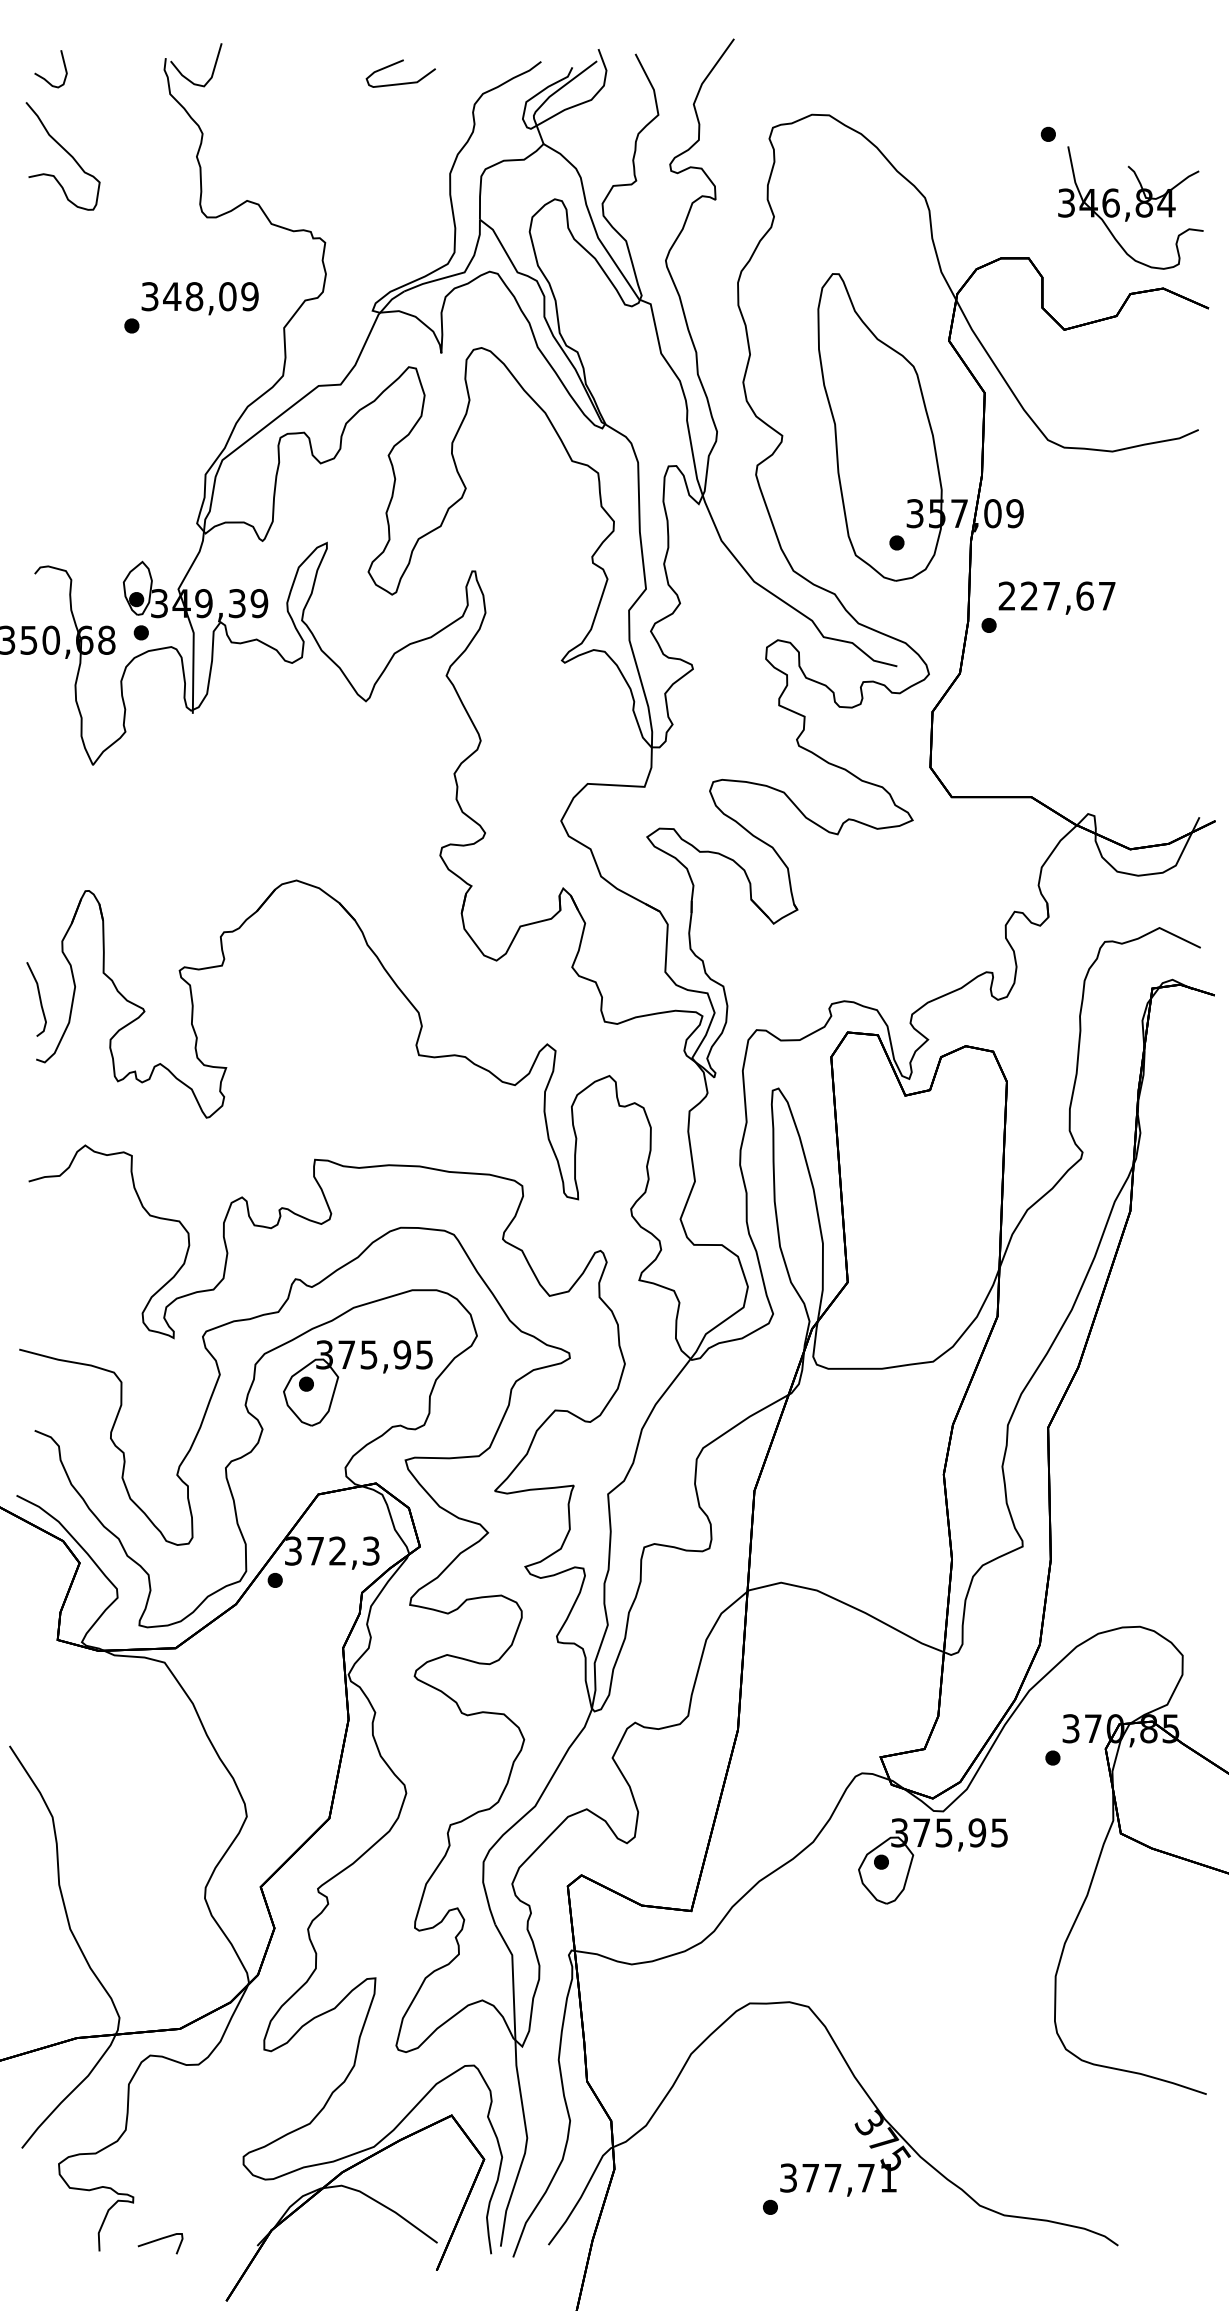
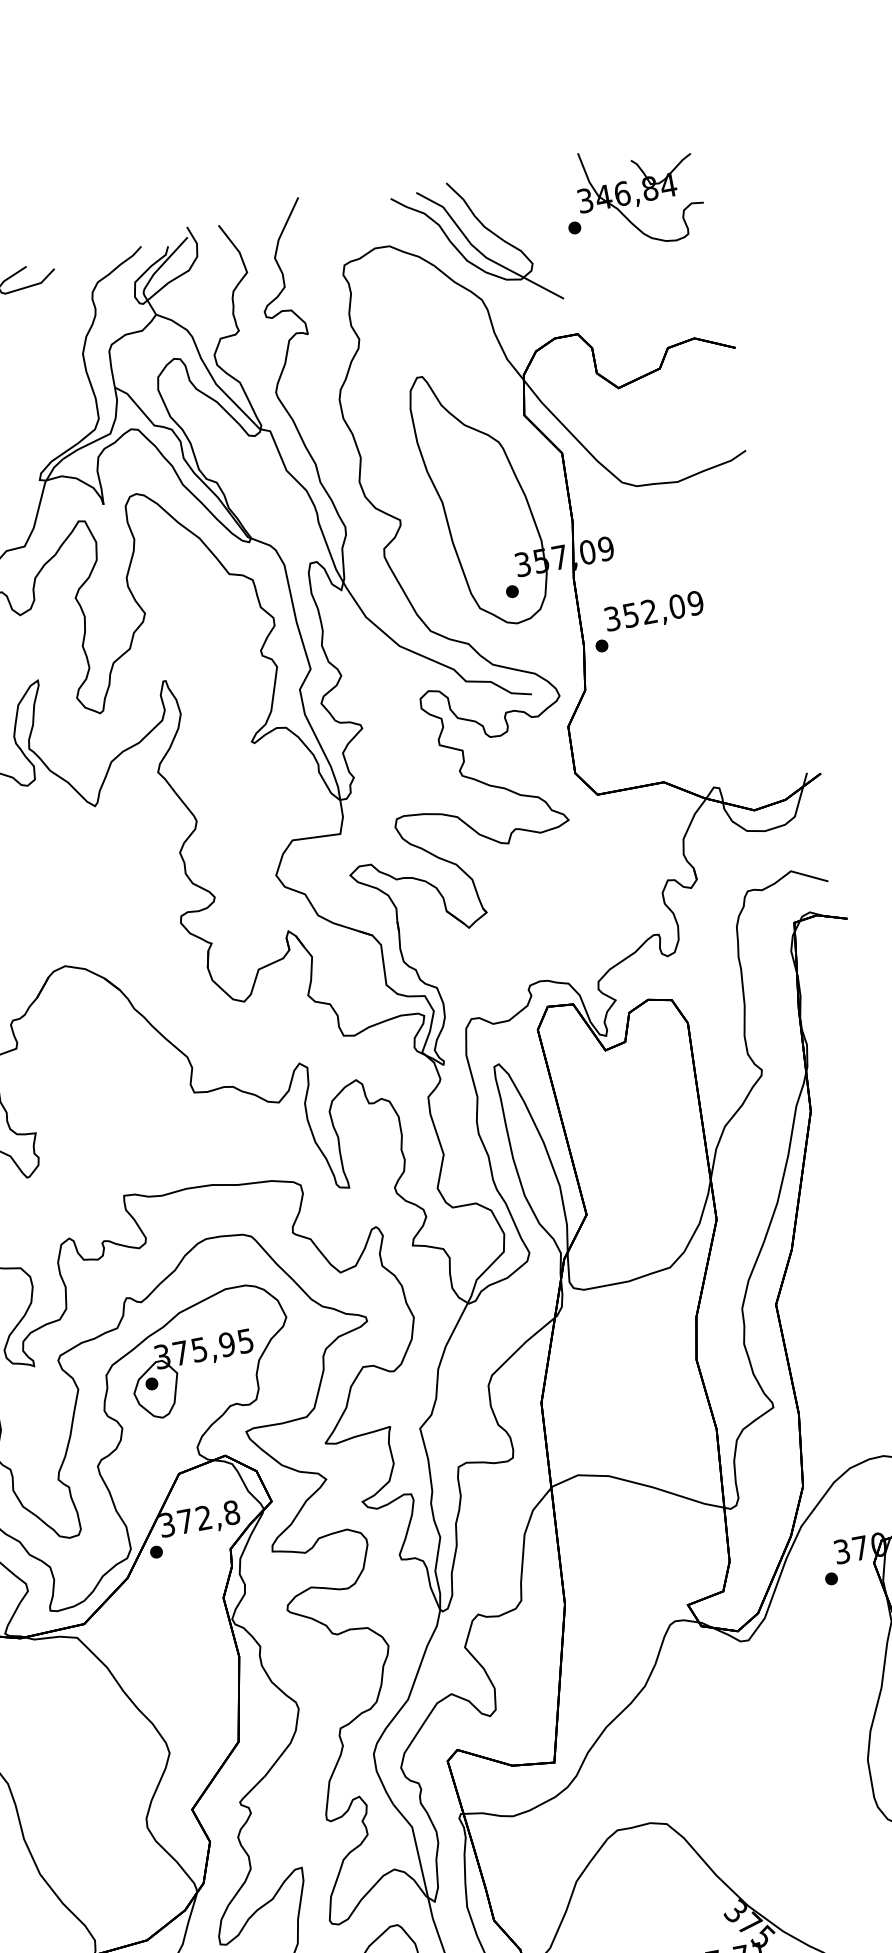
part: (930, 134) -> (476, 246), added
part: (1130, 207) -> (639, 194), moved
text: (1056, 595) -> (653, 610), 227,67 -> 352,09
text: (370, 1550) -> (231, 1512), 372,3 -> 372,8
part: (938, 1847) -> (750, 1671), removed

